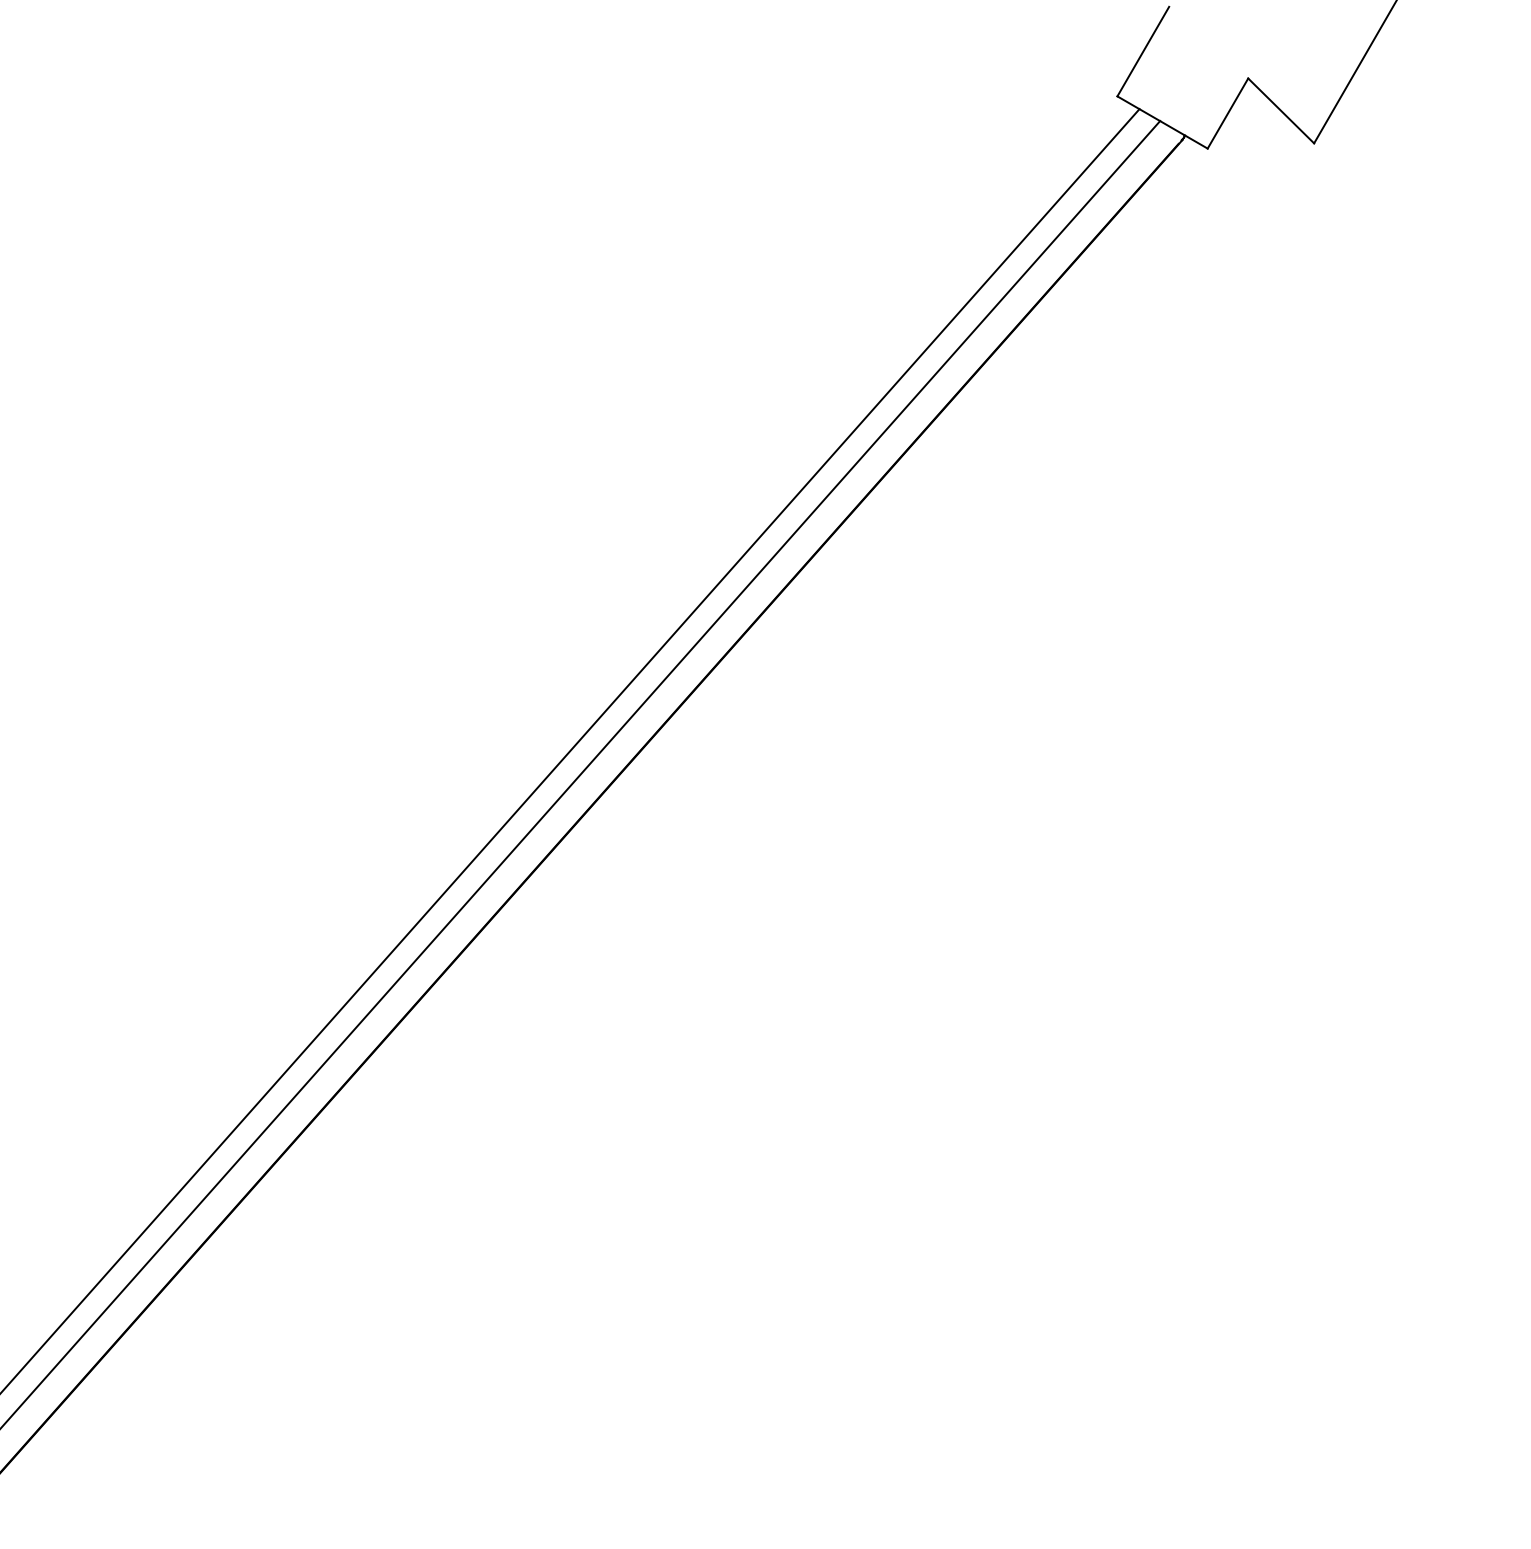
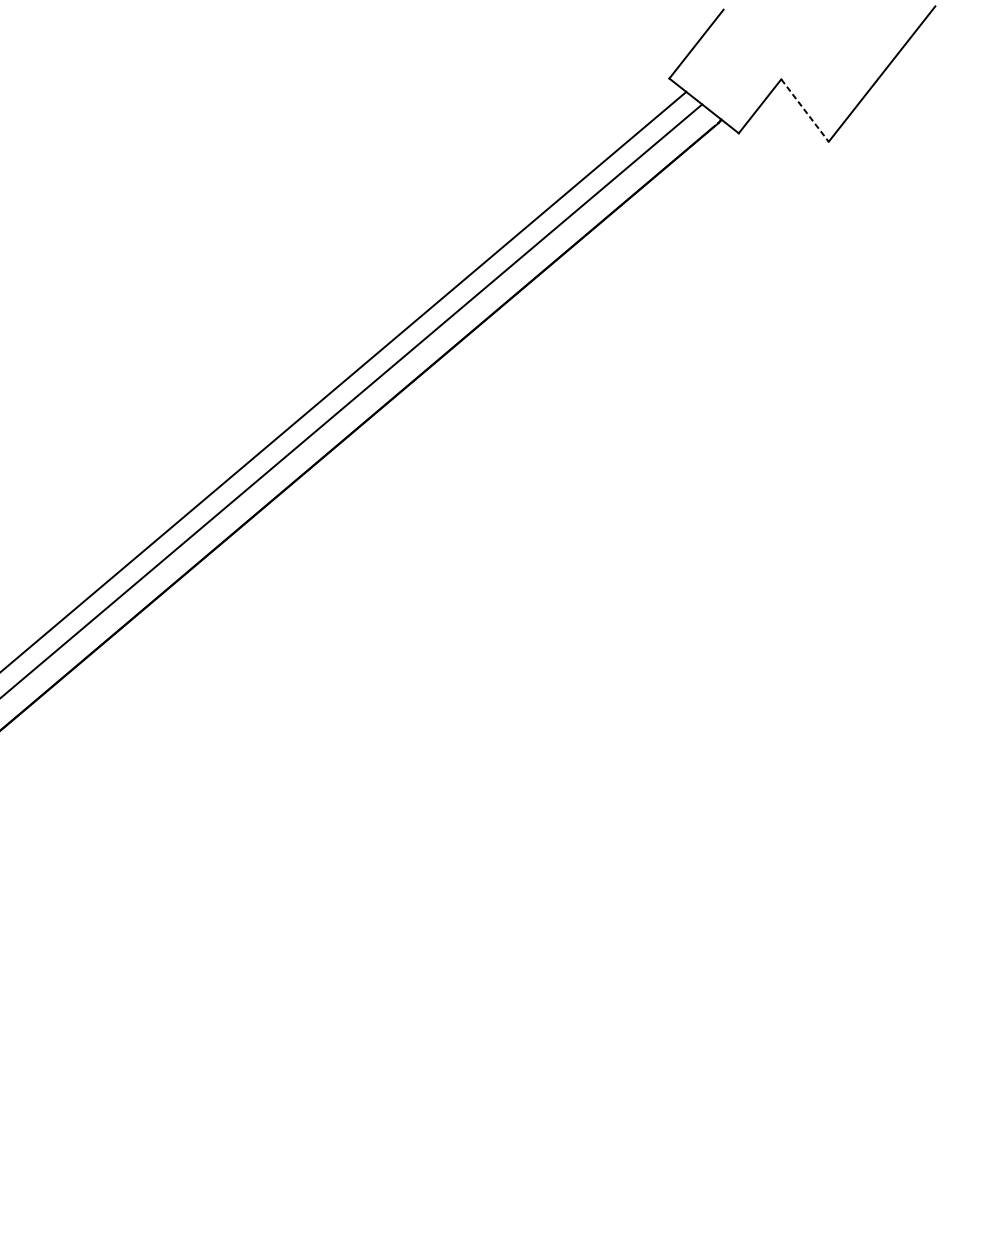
line: (1281, 111) -> (805, 111), solid -> dashed

